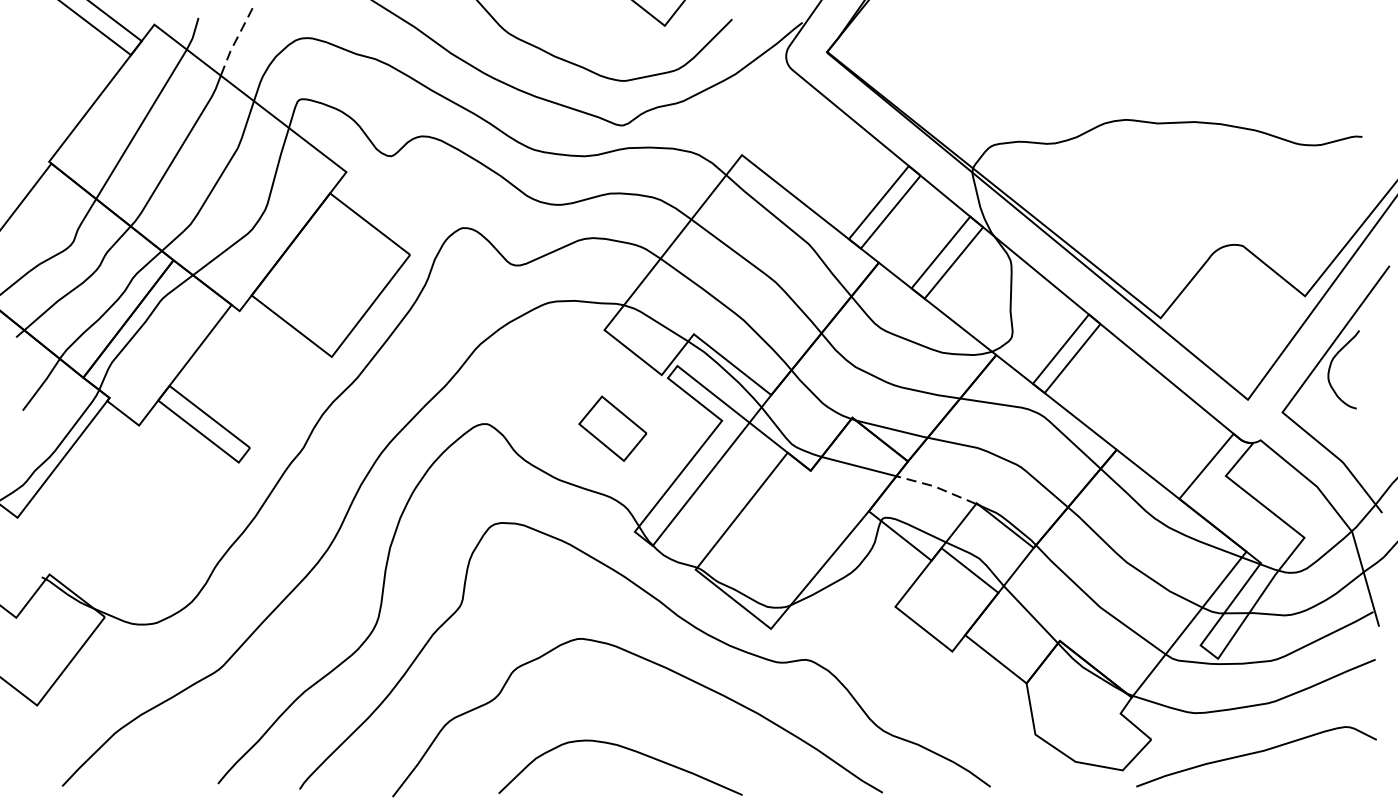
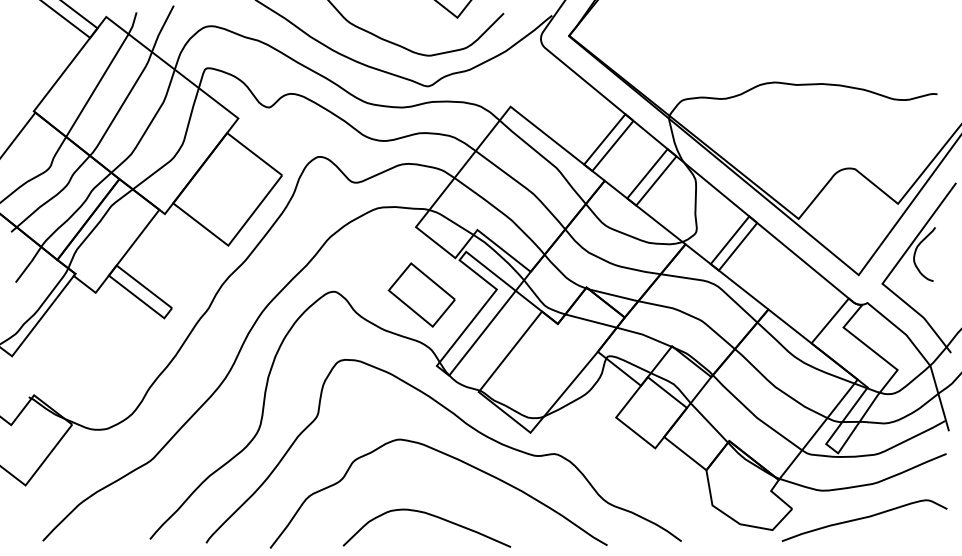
line: (234, 42) -> (161, 29), dashed -> solid
part: (612, 427) -> (421, 294), size x1.43
line: (936, 487) -> (644, 335), dashed -> solid

